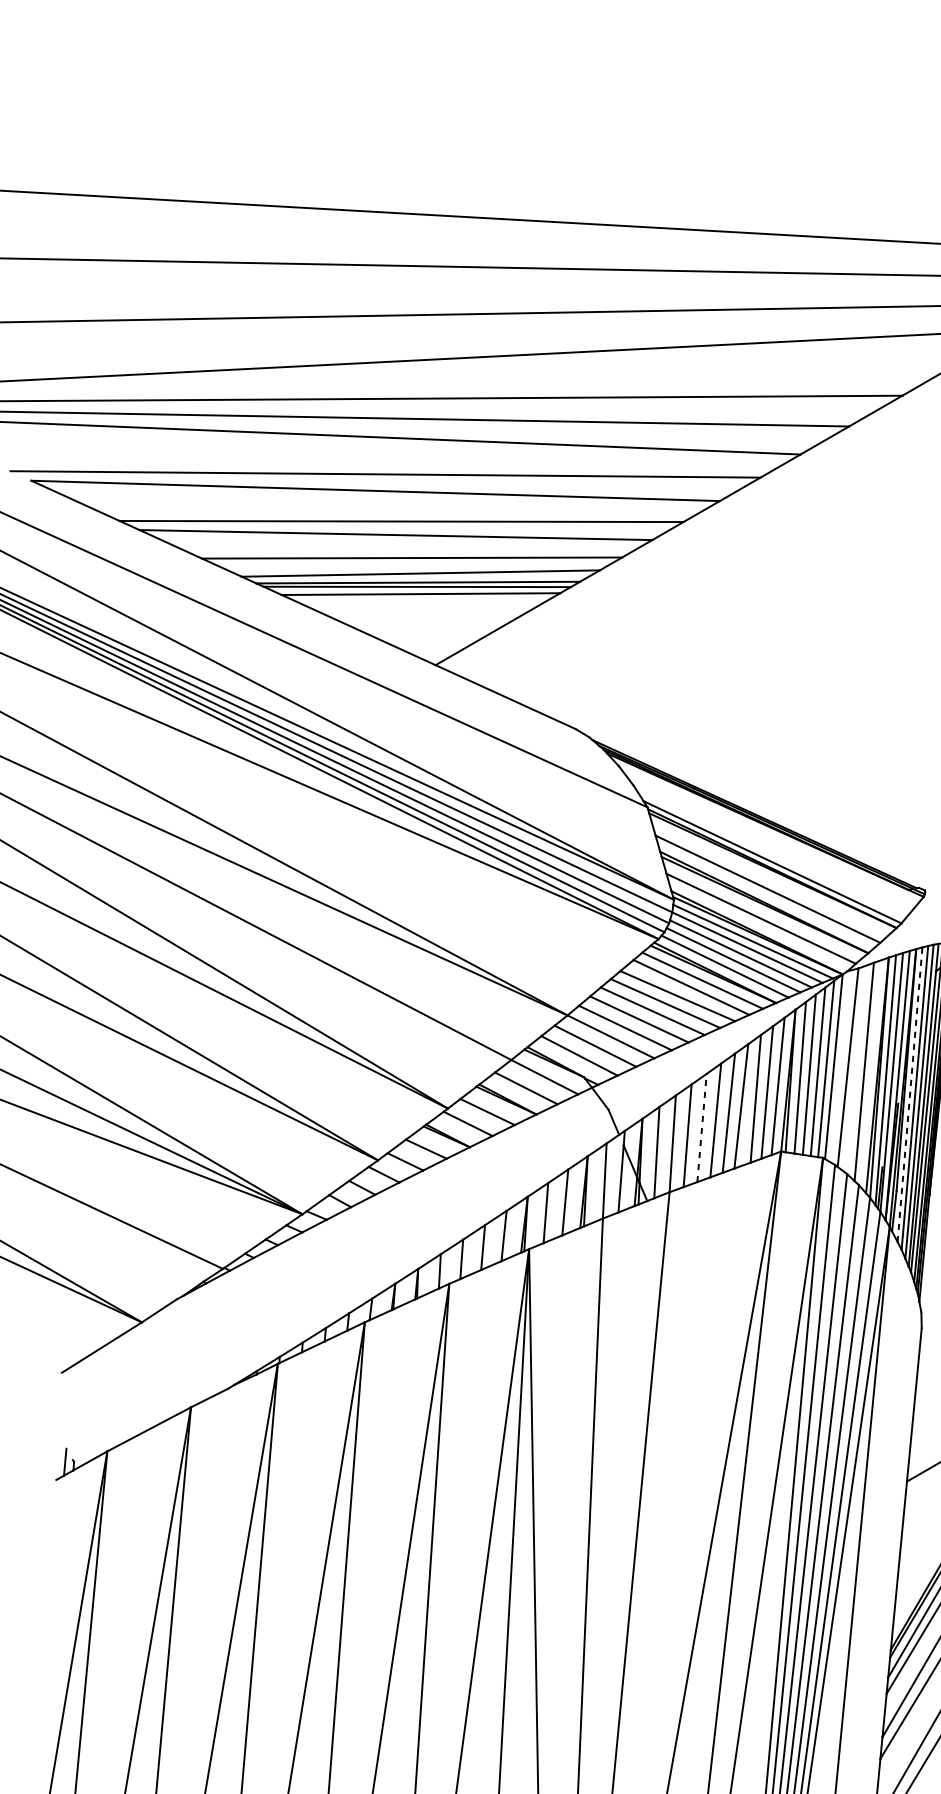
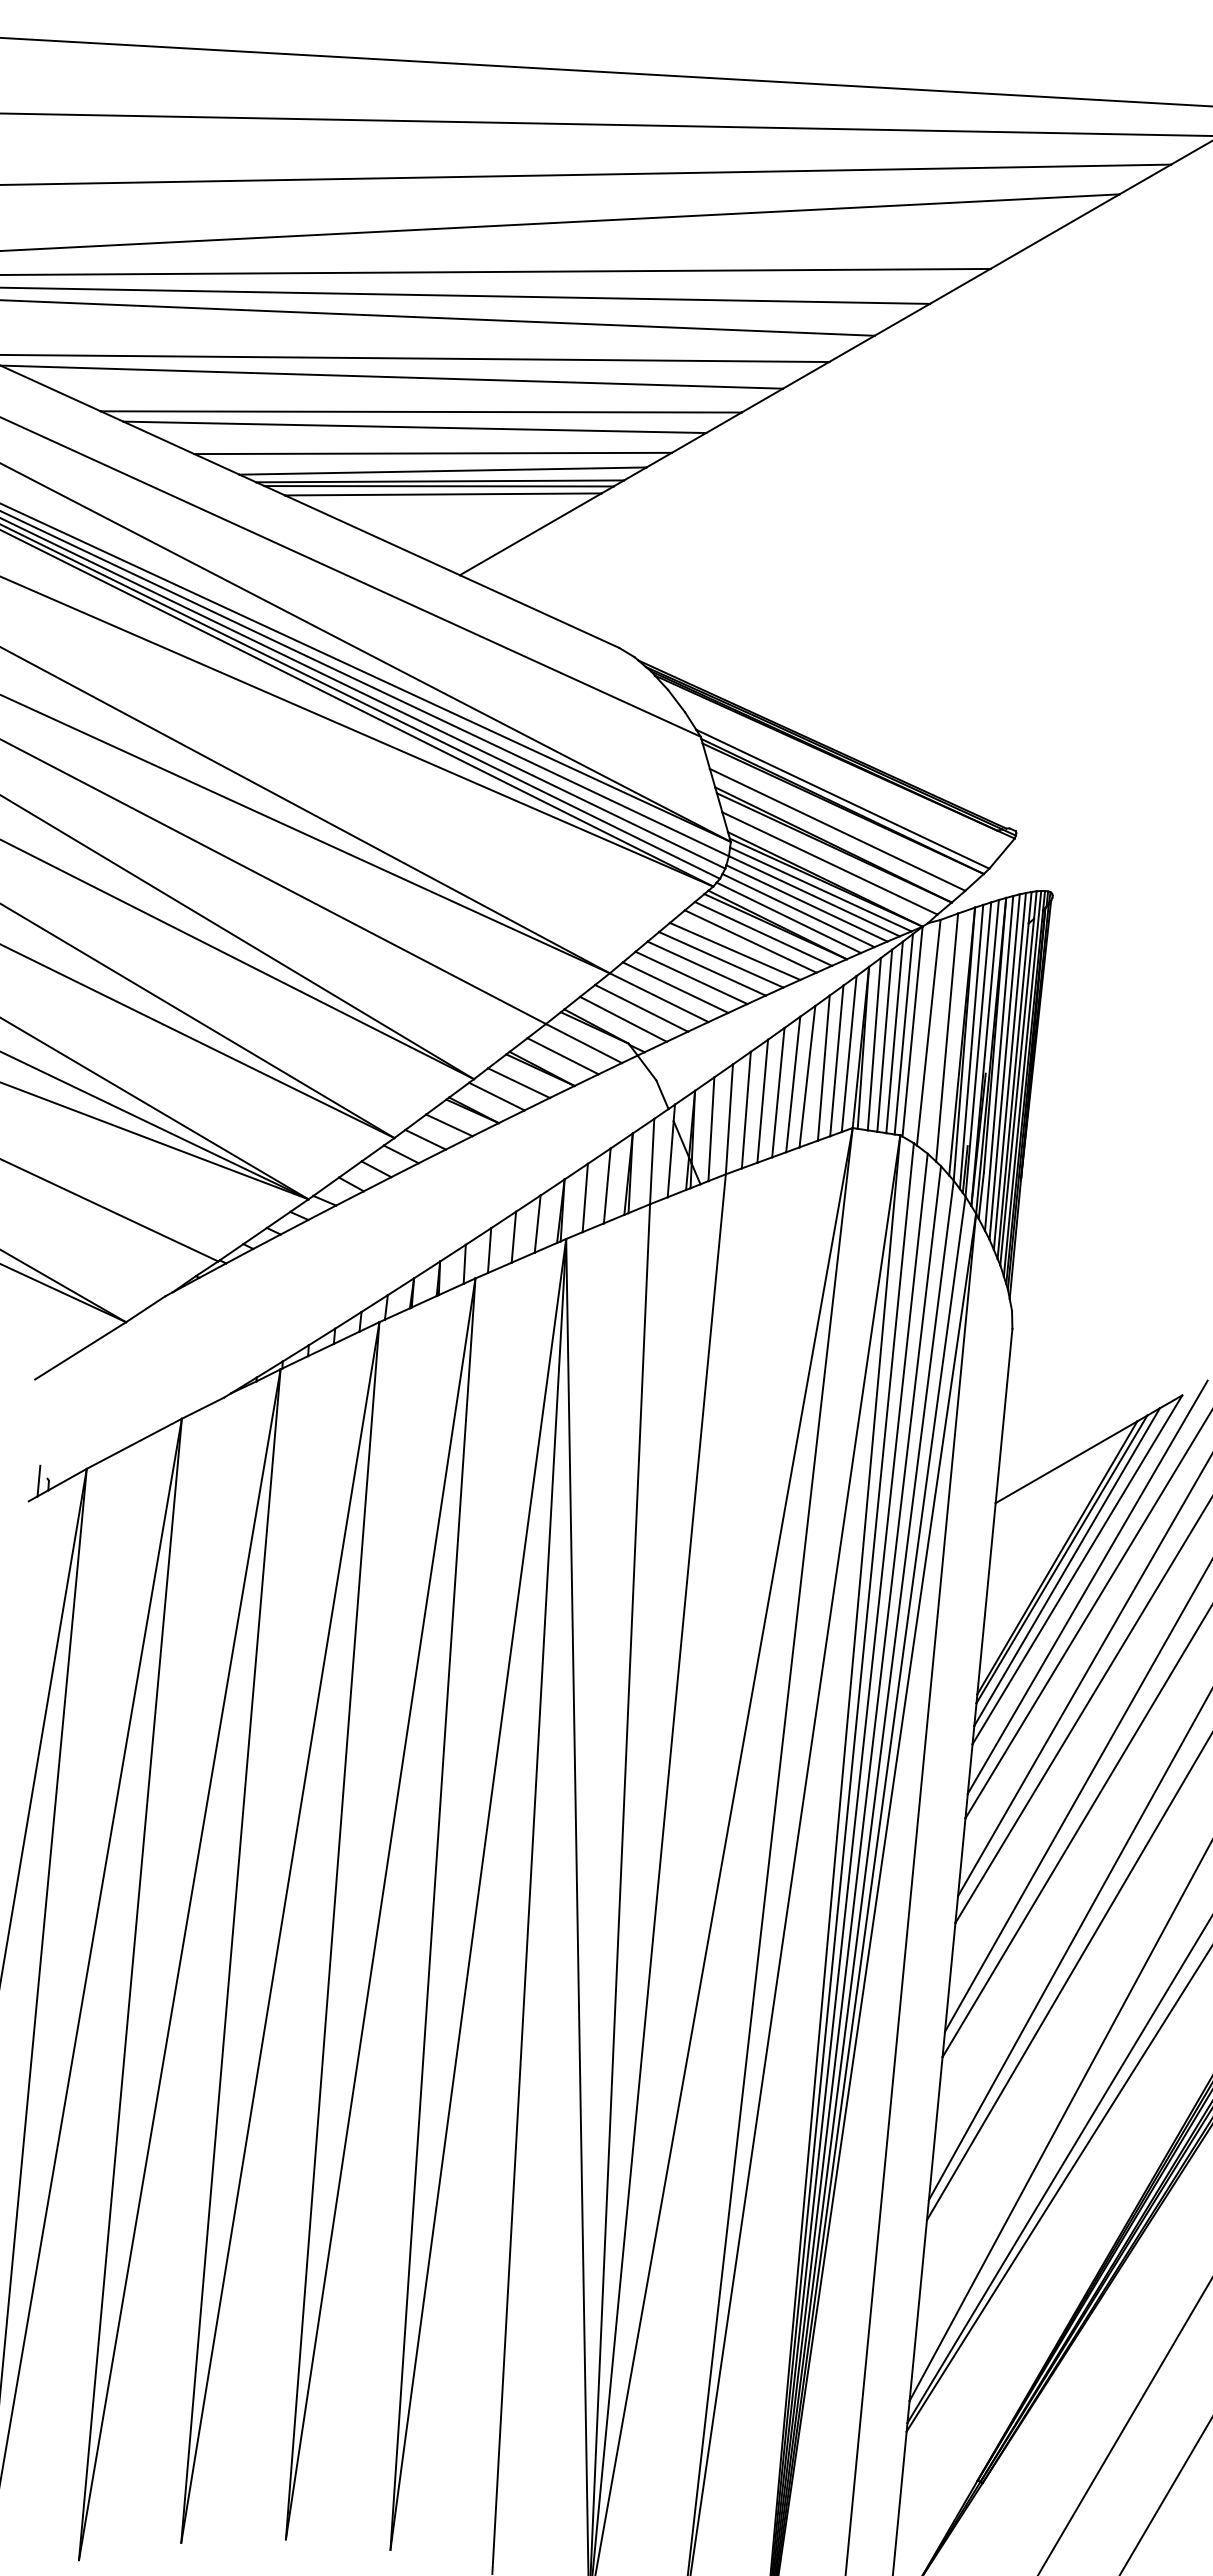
line: (910, 1093) -> (999, 1062), dashed -> solid
line: (701, 1128) -> (762, 1101), dashed -> solid

